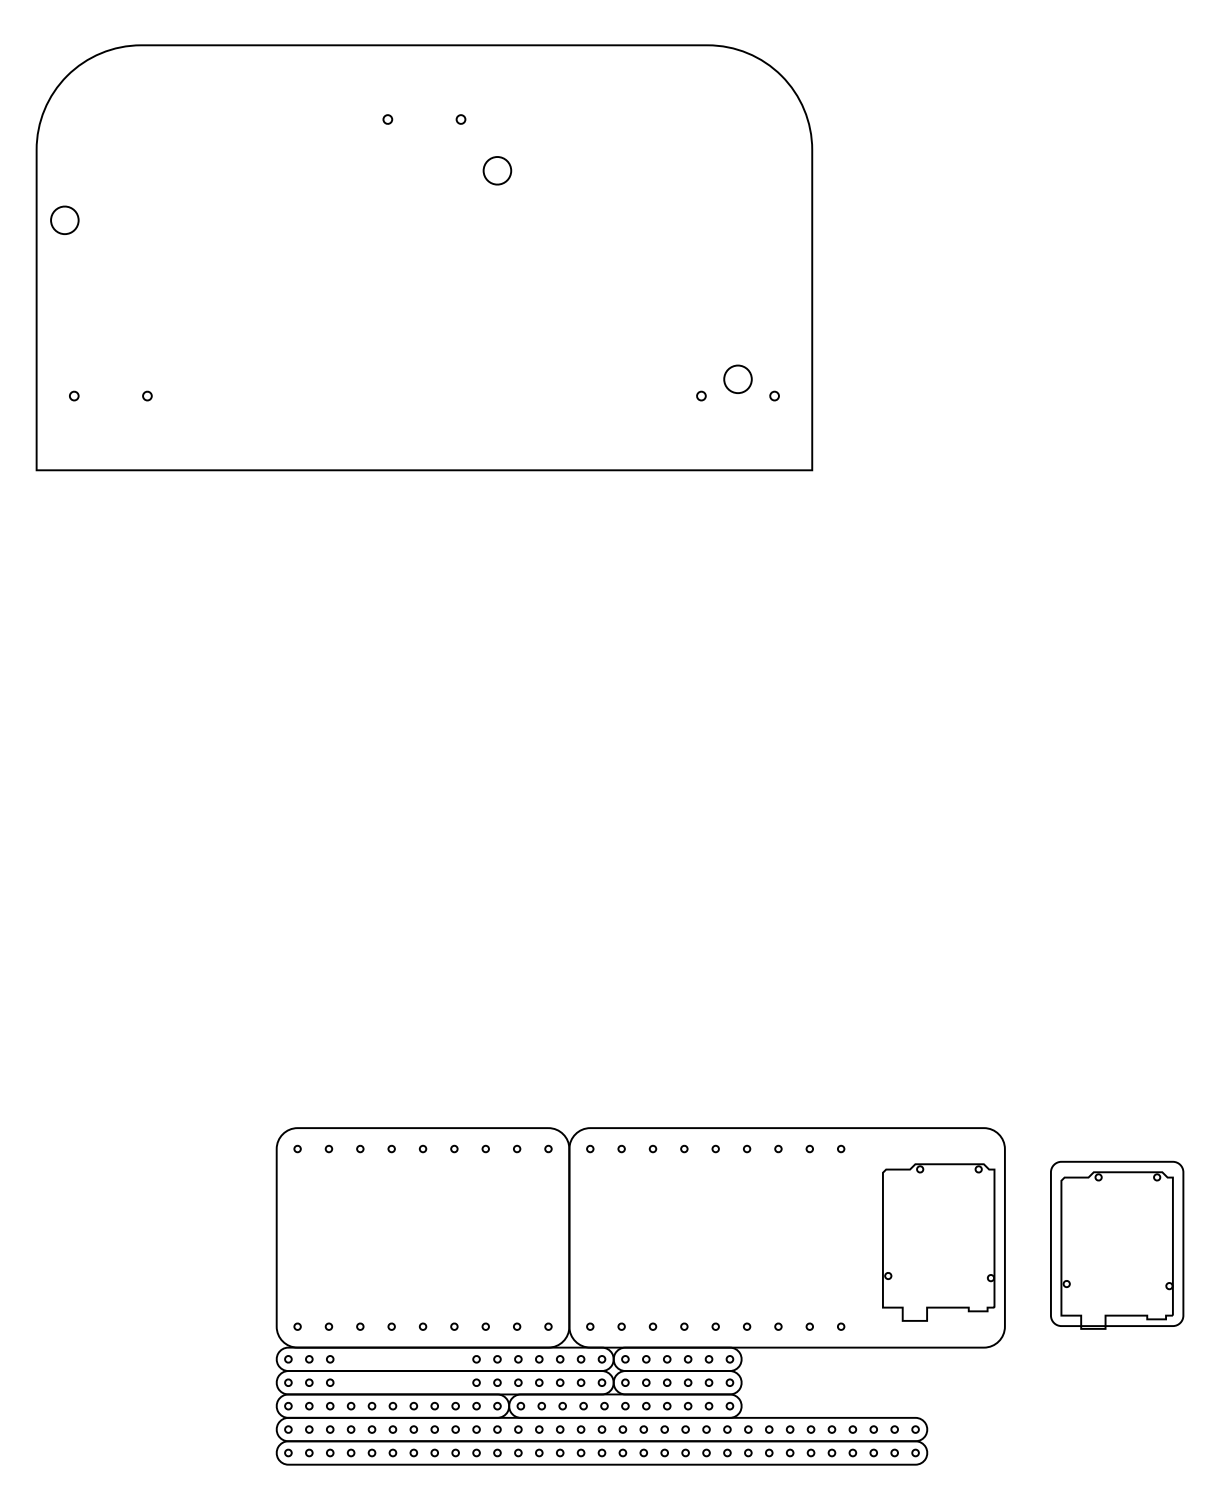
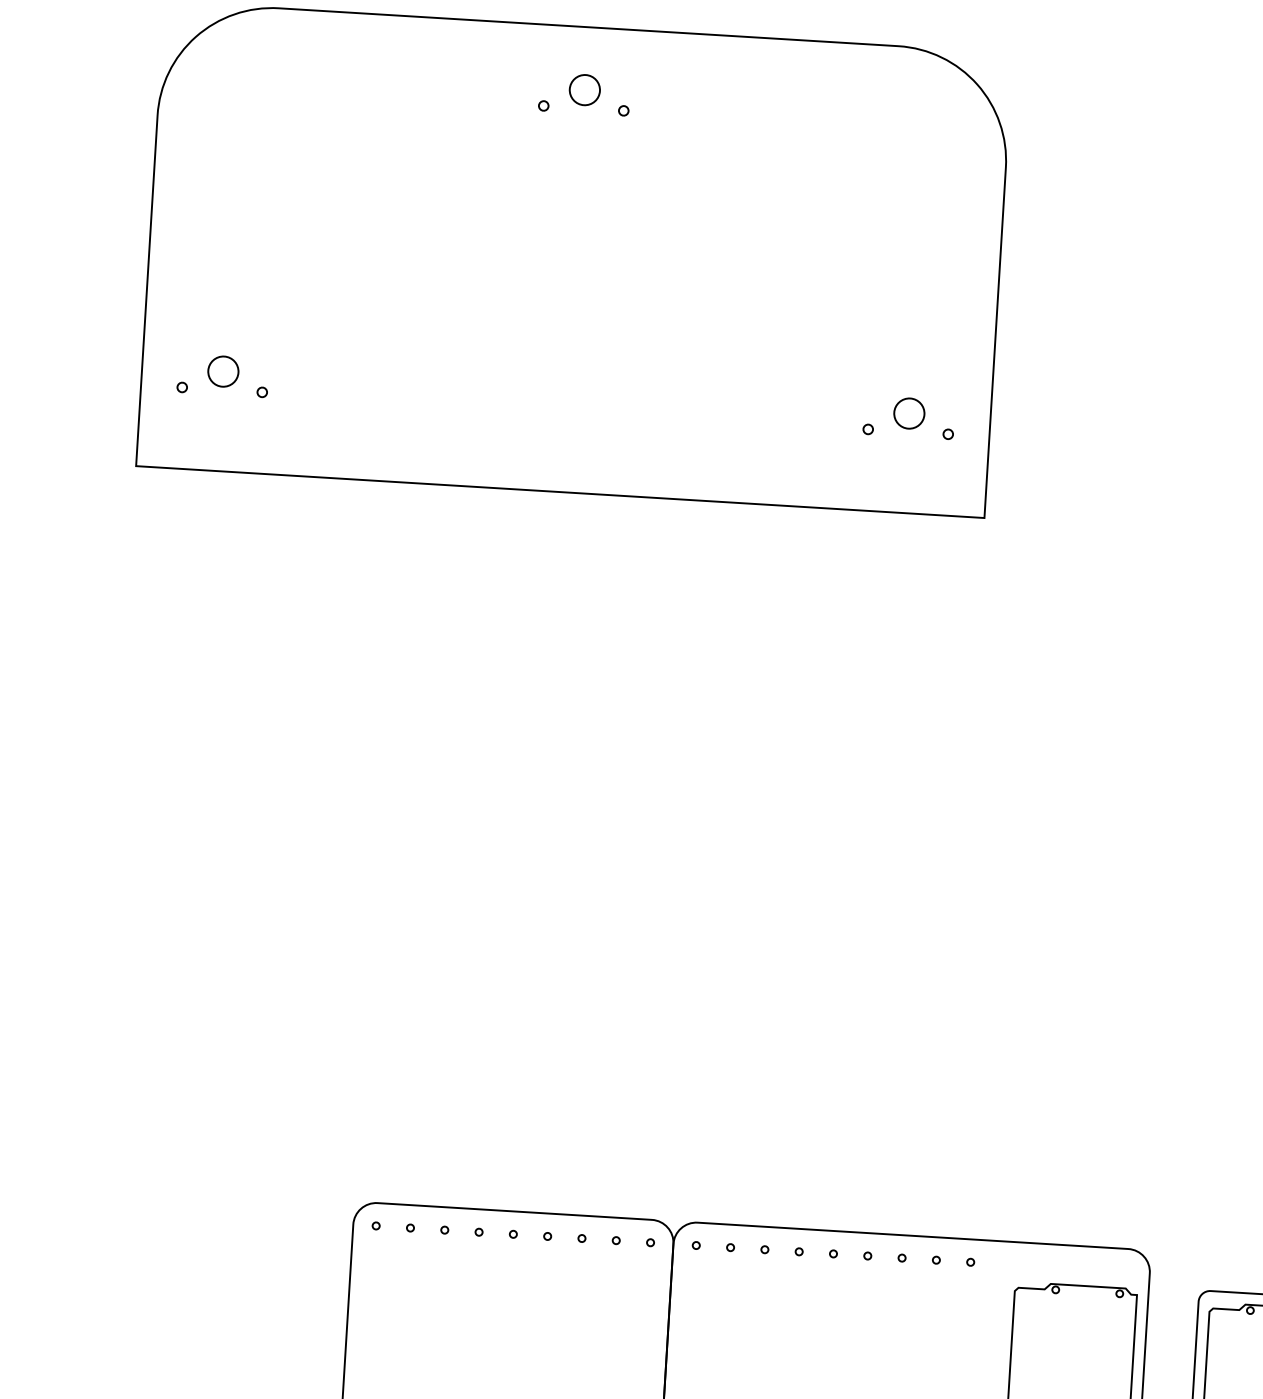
part: (497, 170) -> (584, 89), moved
part: (64, 219) -> (223, 370), moved

